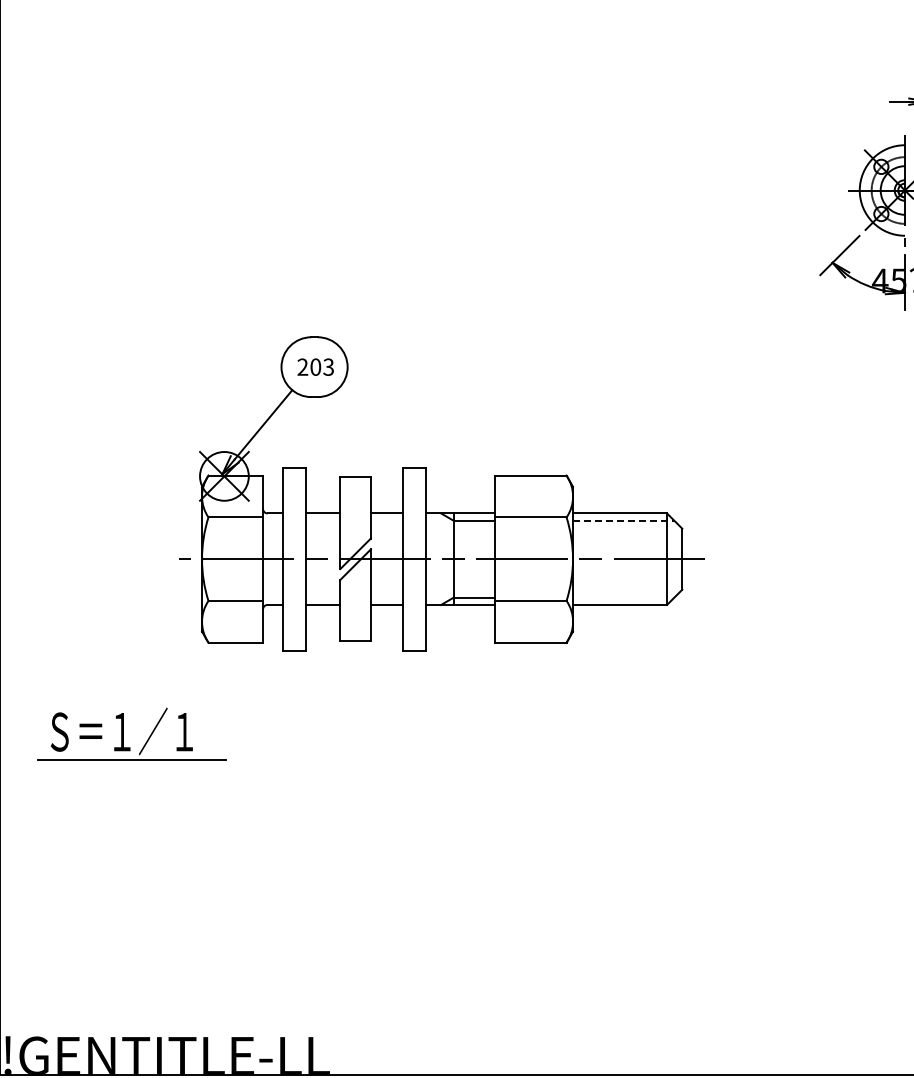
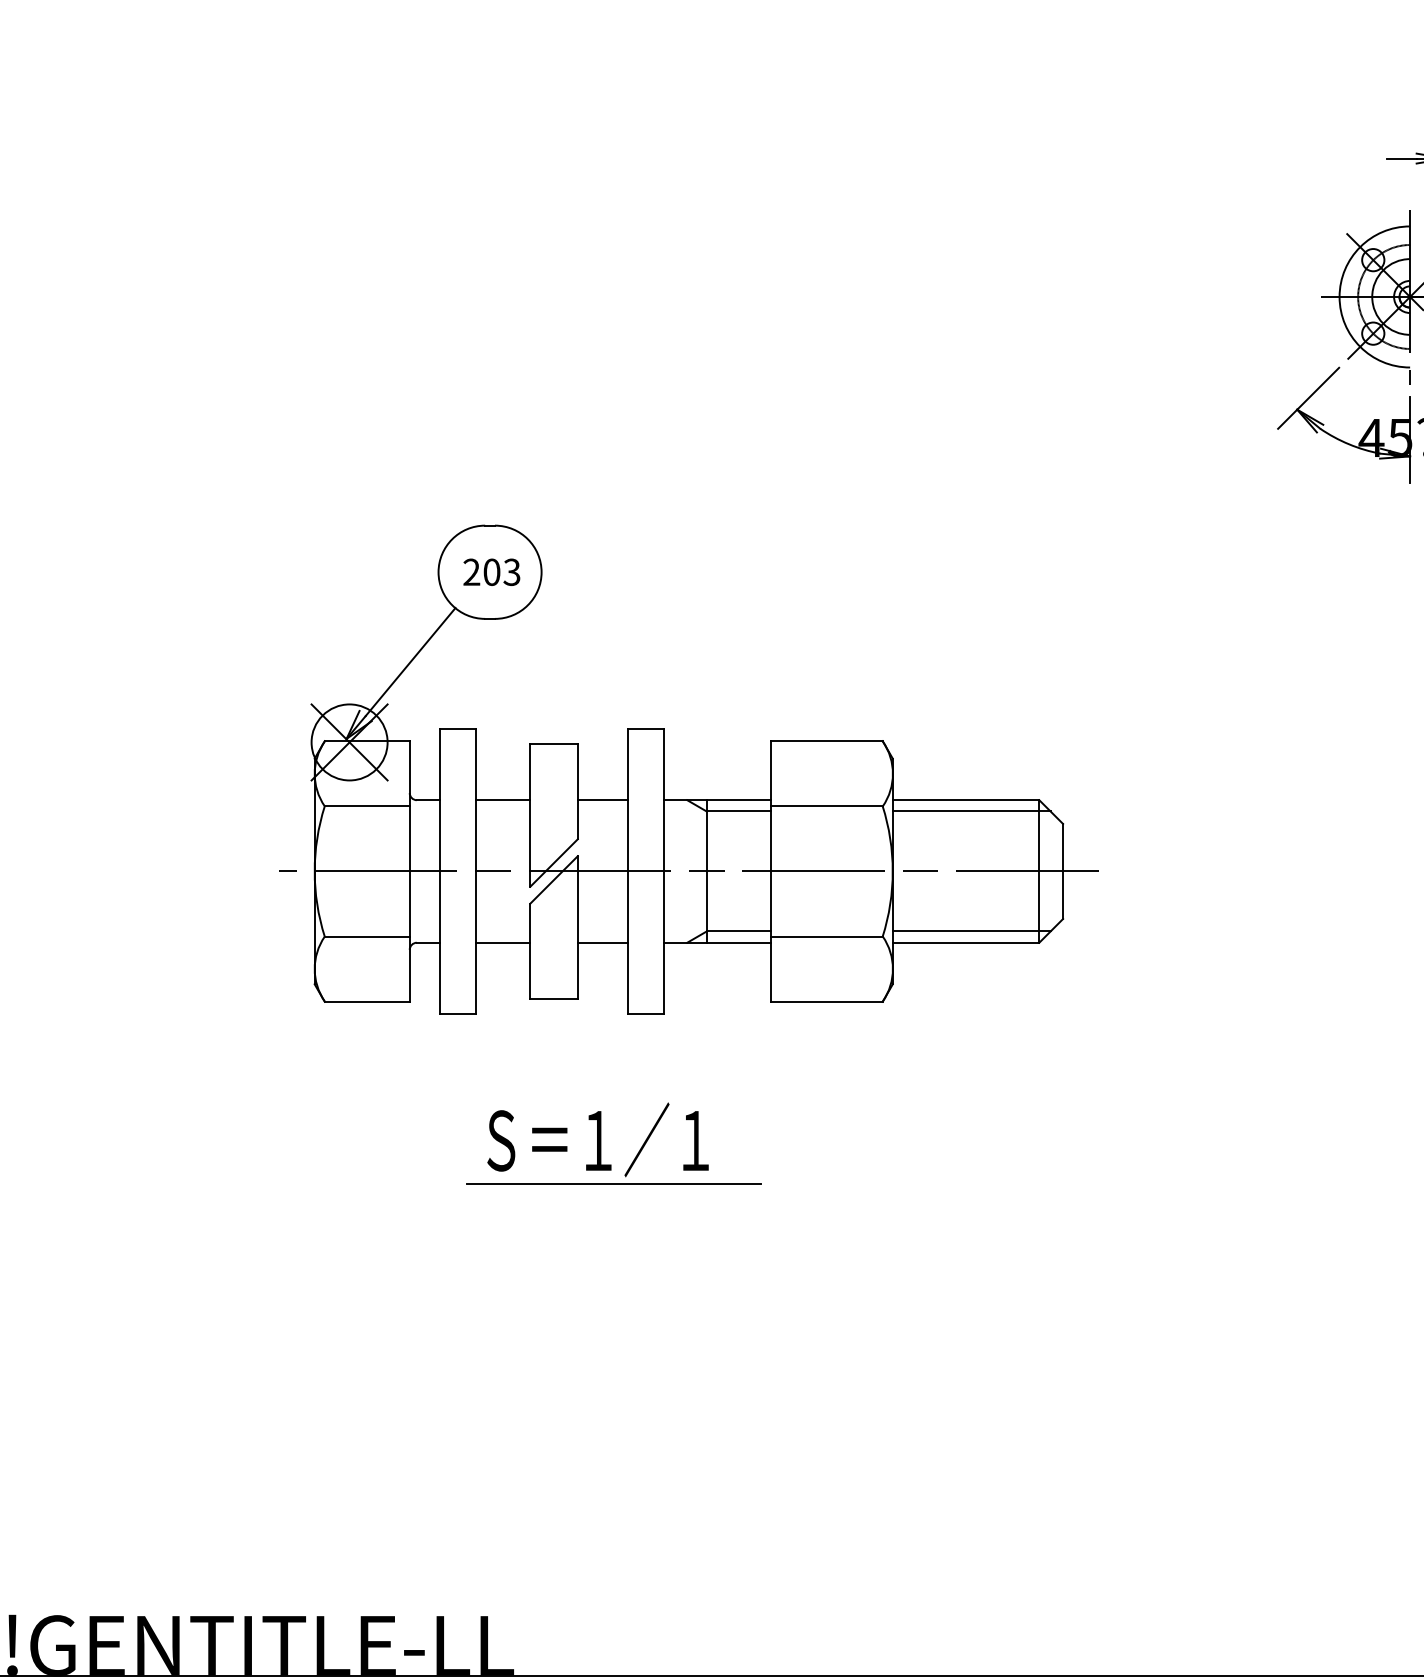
line: (623, 520) -> (971, 811), dashed -> solid
line: (623, 597) -> (971, 931), added
part: (123, 733) -> (600, 1143), moved

